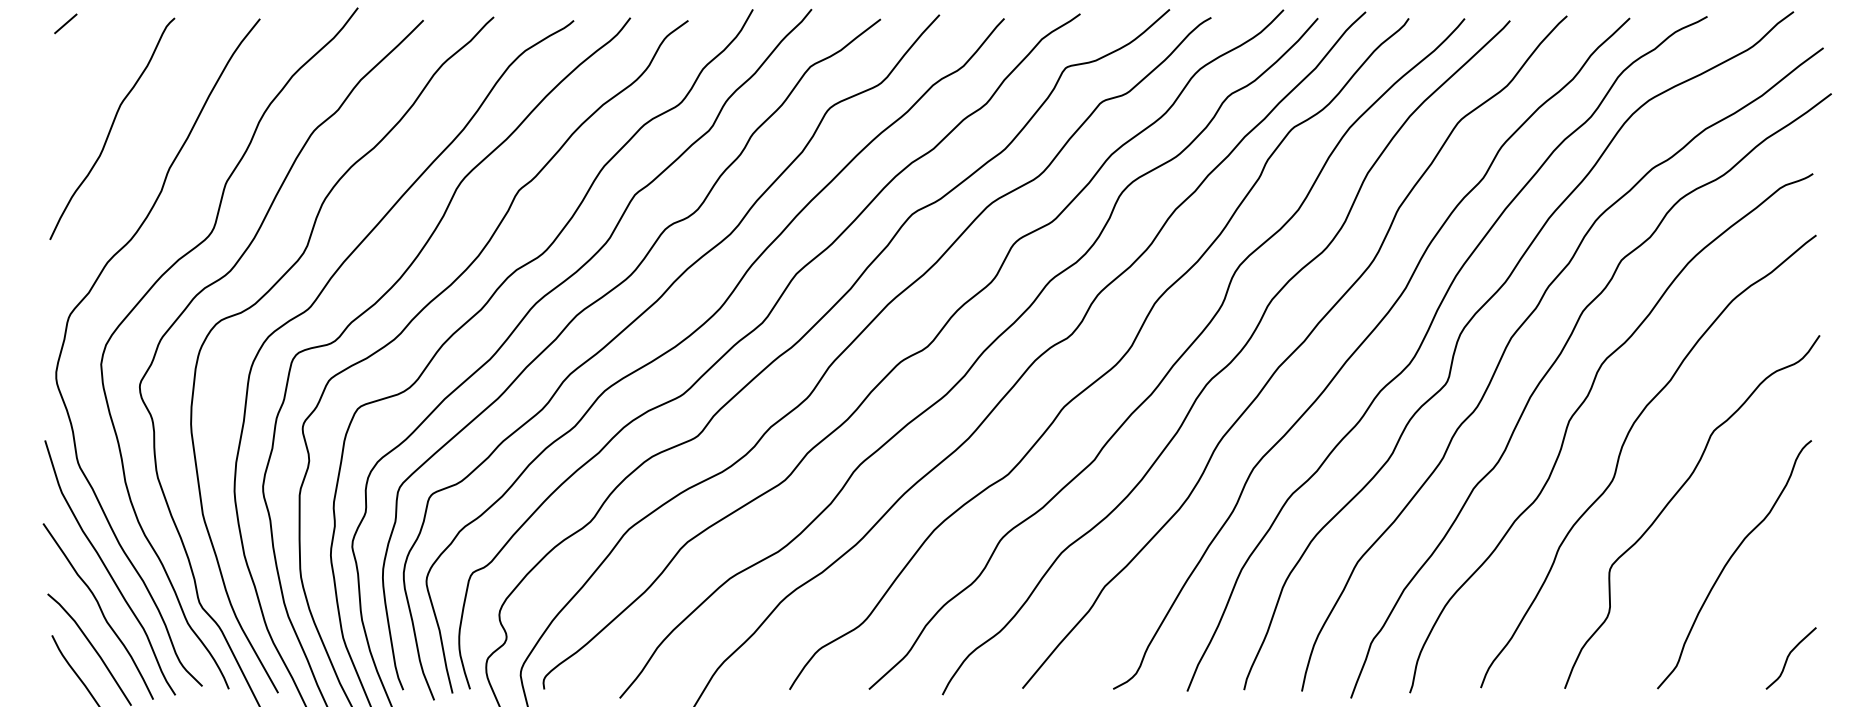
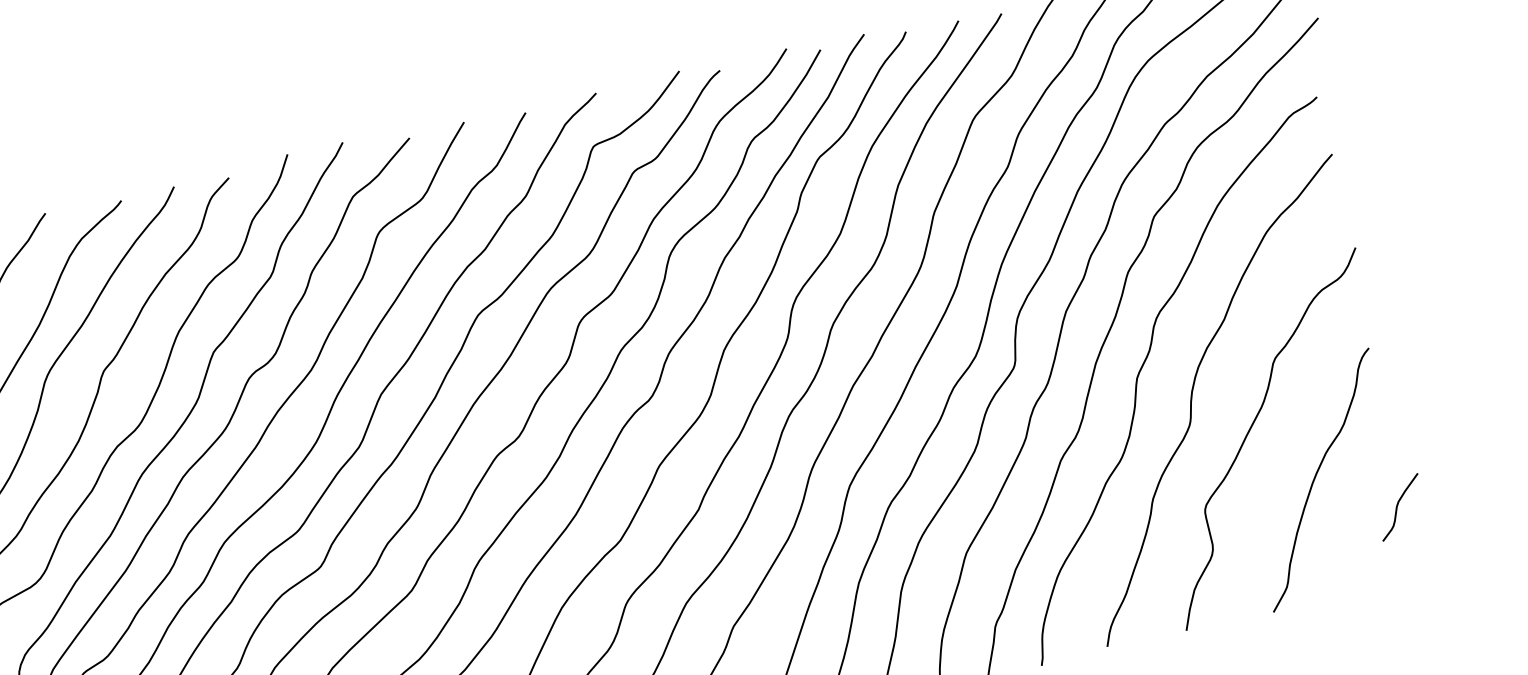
curve: (1788, 658) -> (1397, 507), moved

